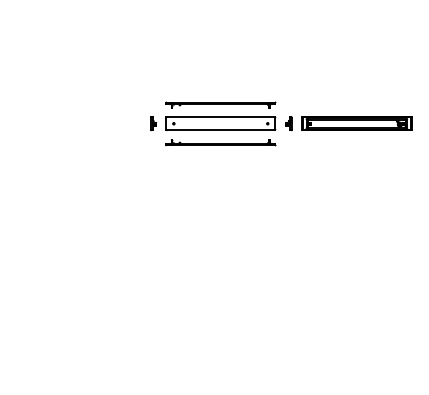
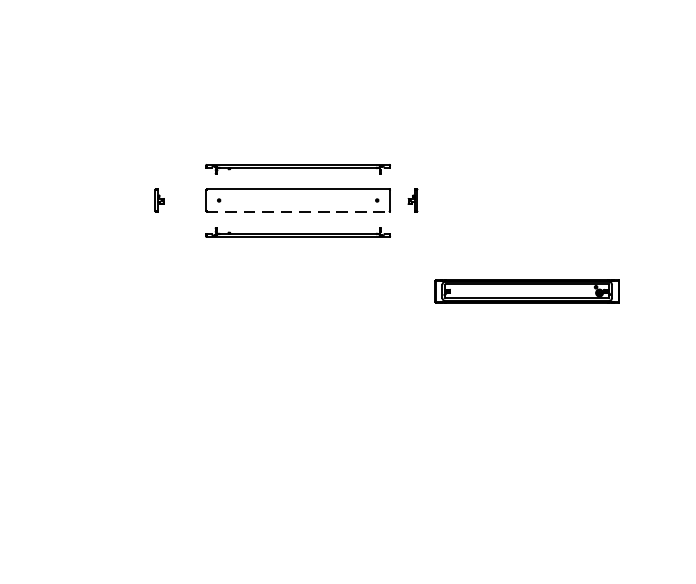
part: (153, 123) -> (159, 200), moved
part: (356, 123) -> (526, 290), moved
line: (221, 130) -> (299, 211), solid -> dashed

